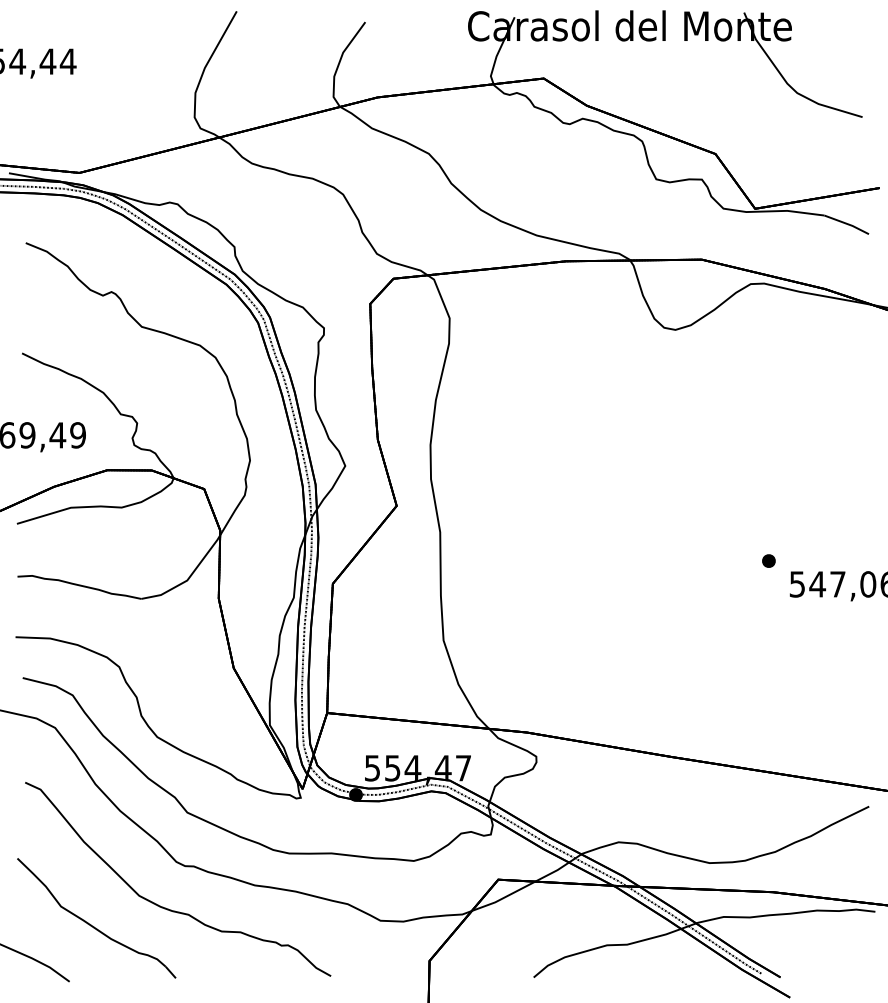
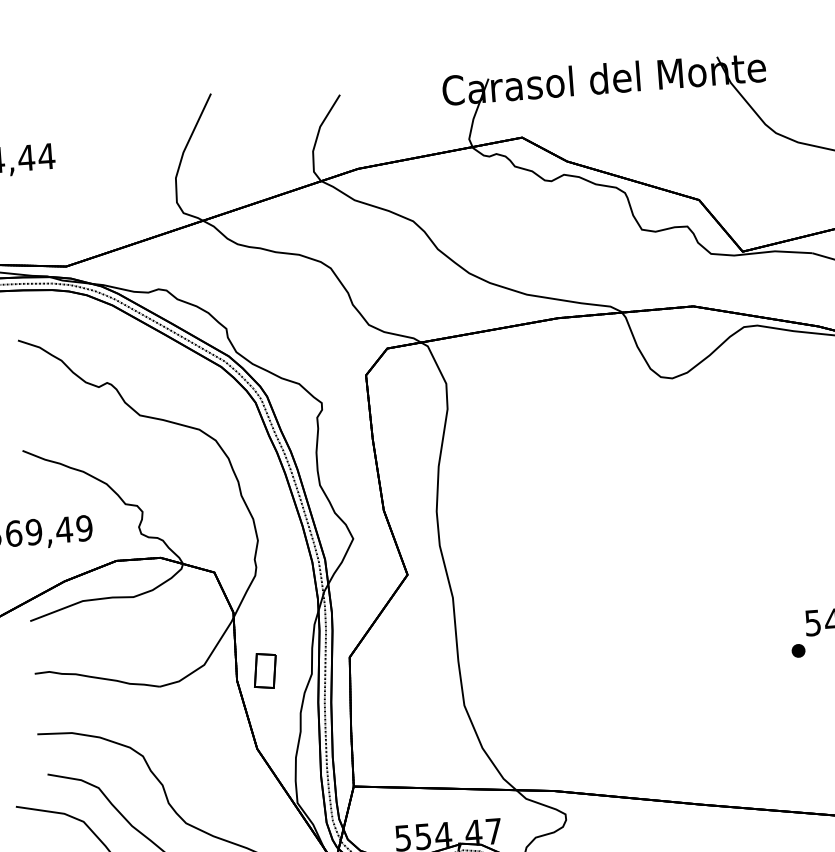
part: (768, 560) -> (798, 650), moved
part: (247, 590) -> (265, 670), added

